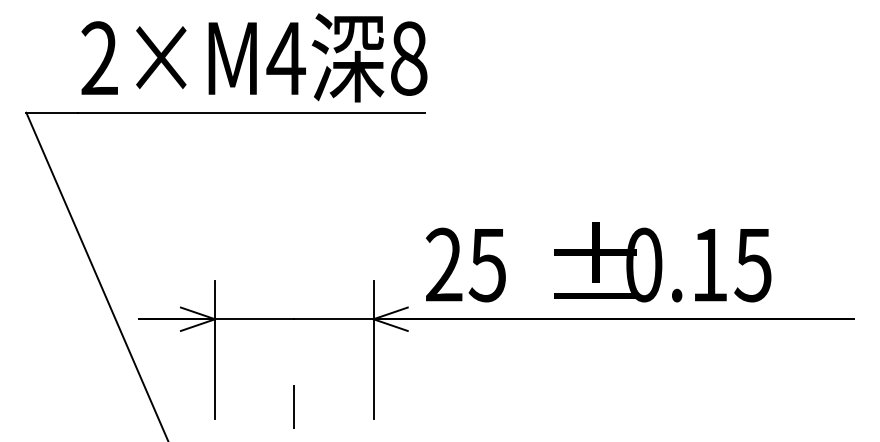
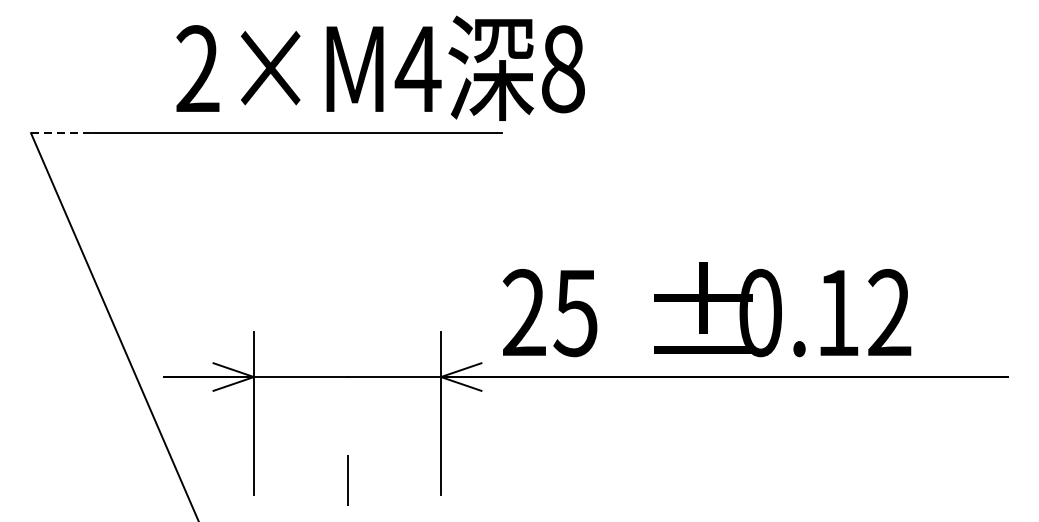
text: (254, 57) -> (380, 67), moved
line: (52, 112) -> (61, 132), solid -> dashed
text: (752, 264) -> (888, 312), 0.15 -> 0.12

